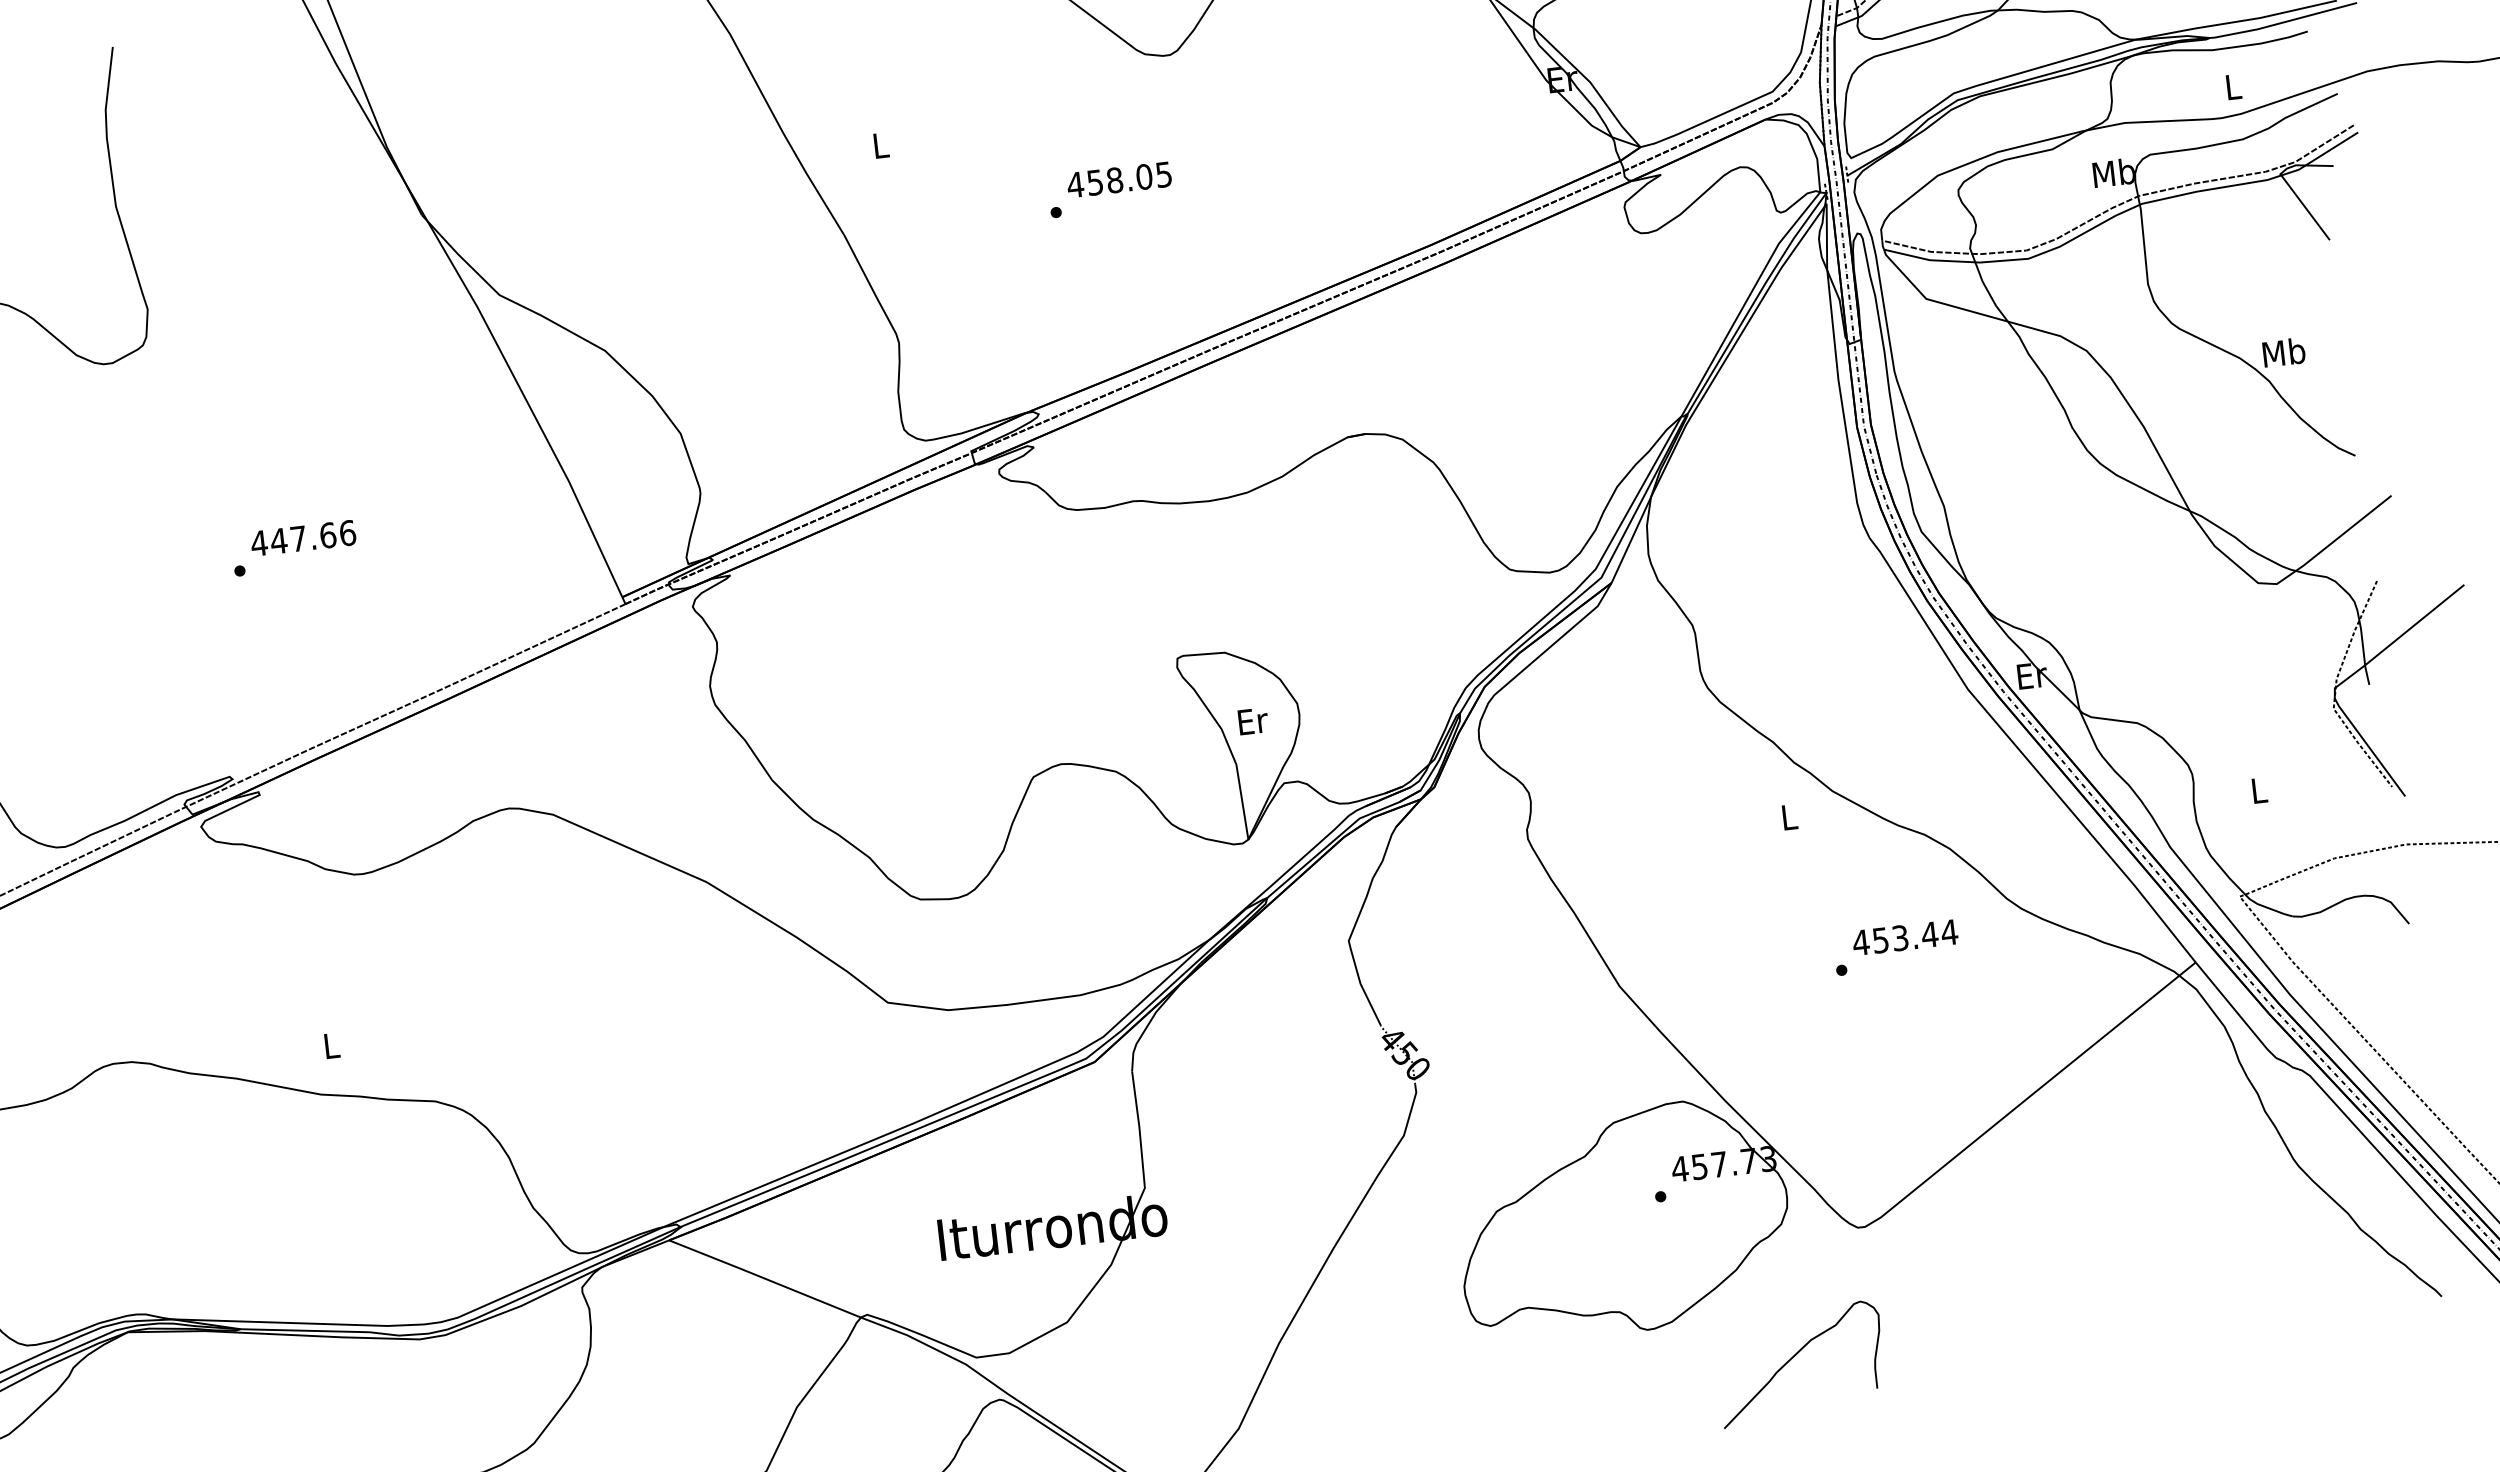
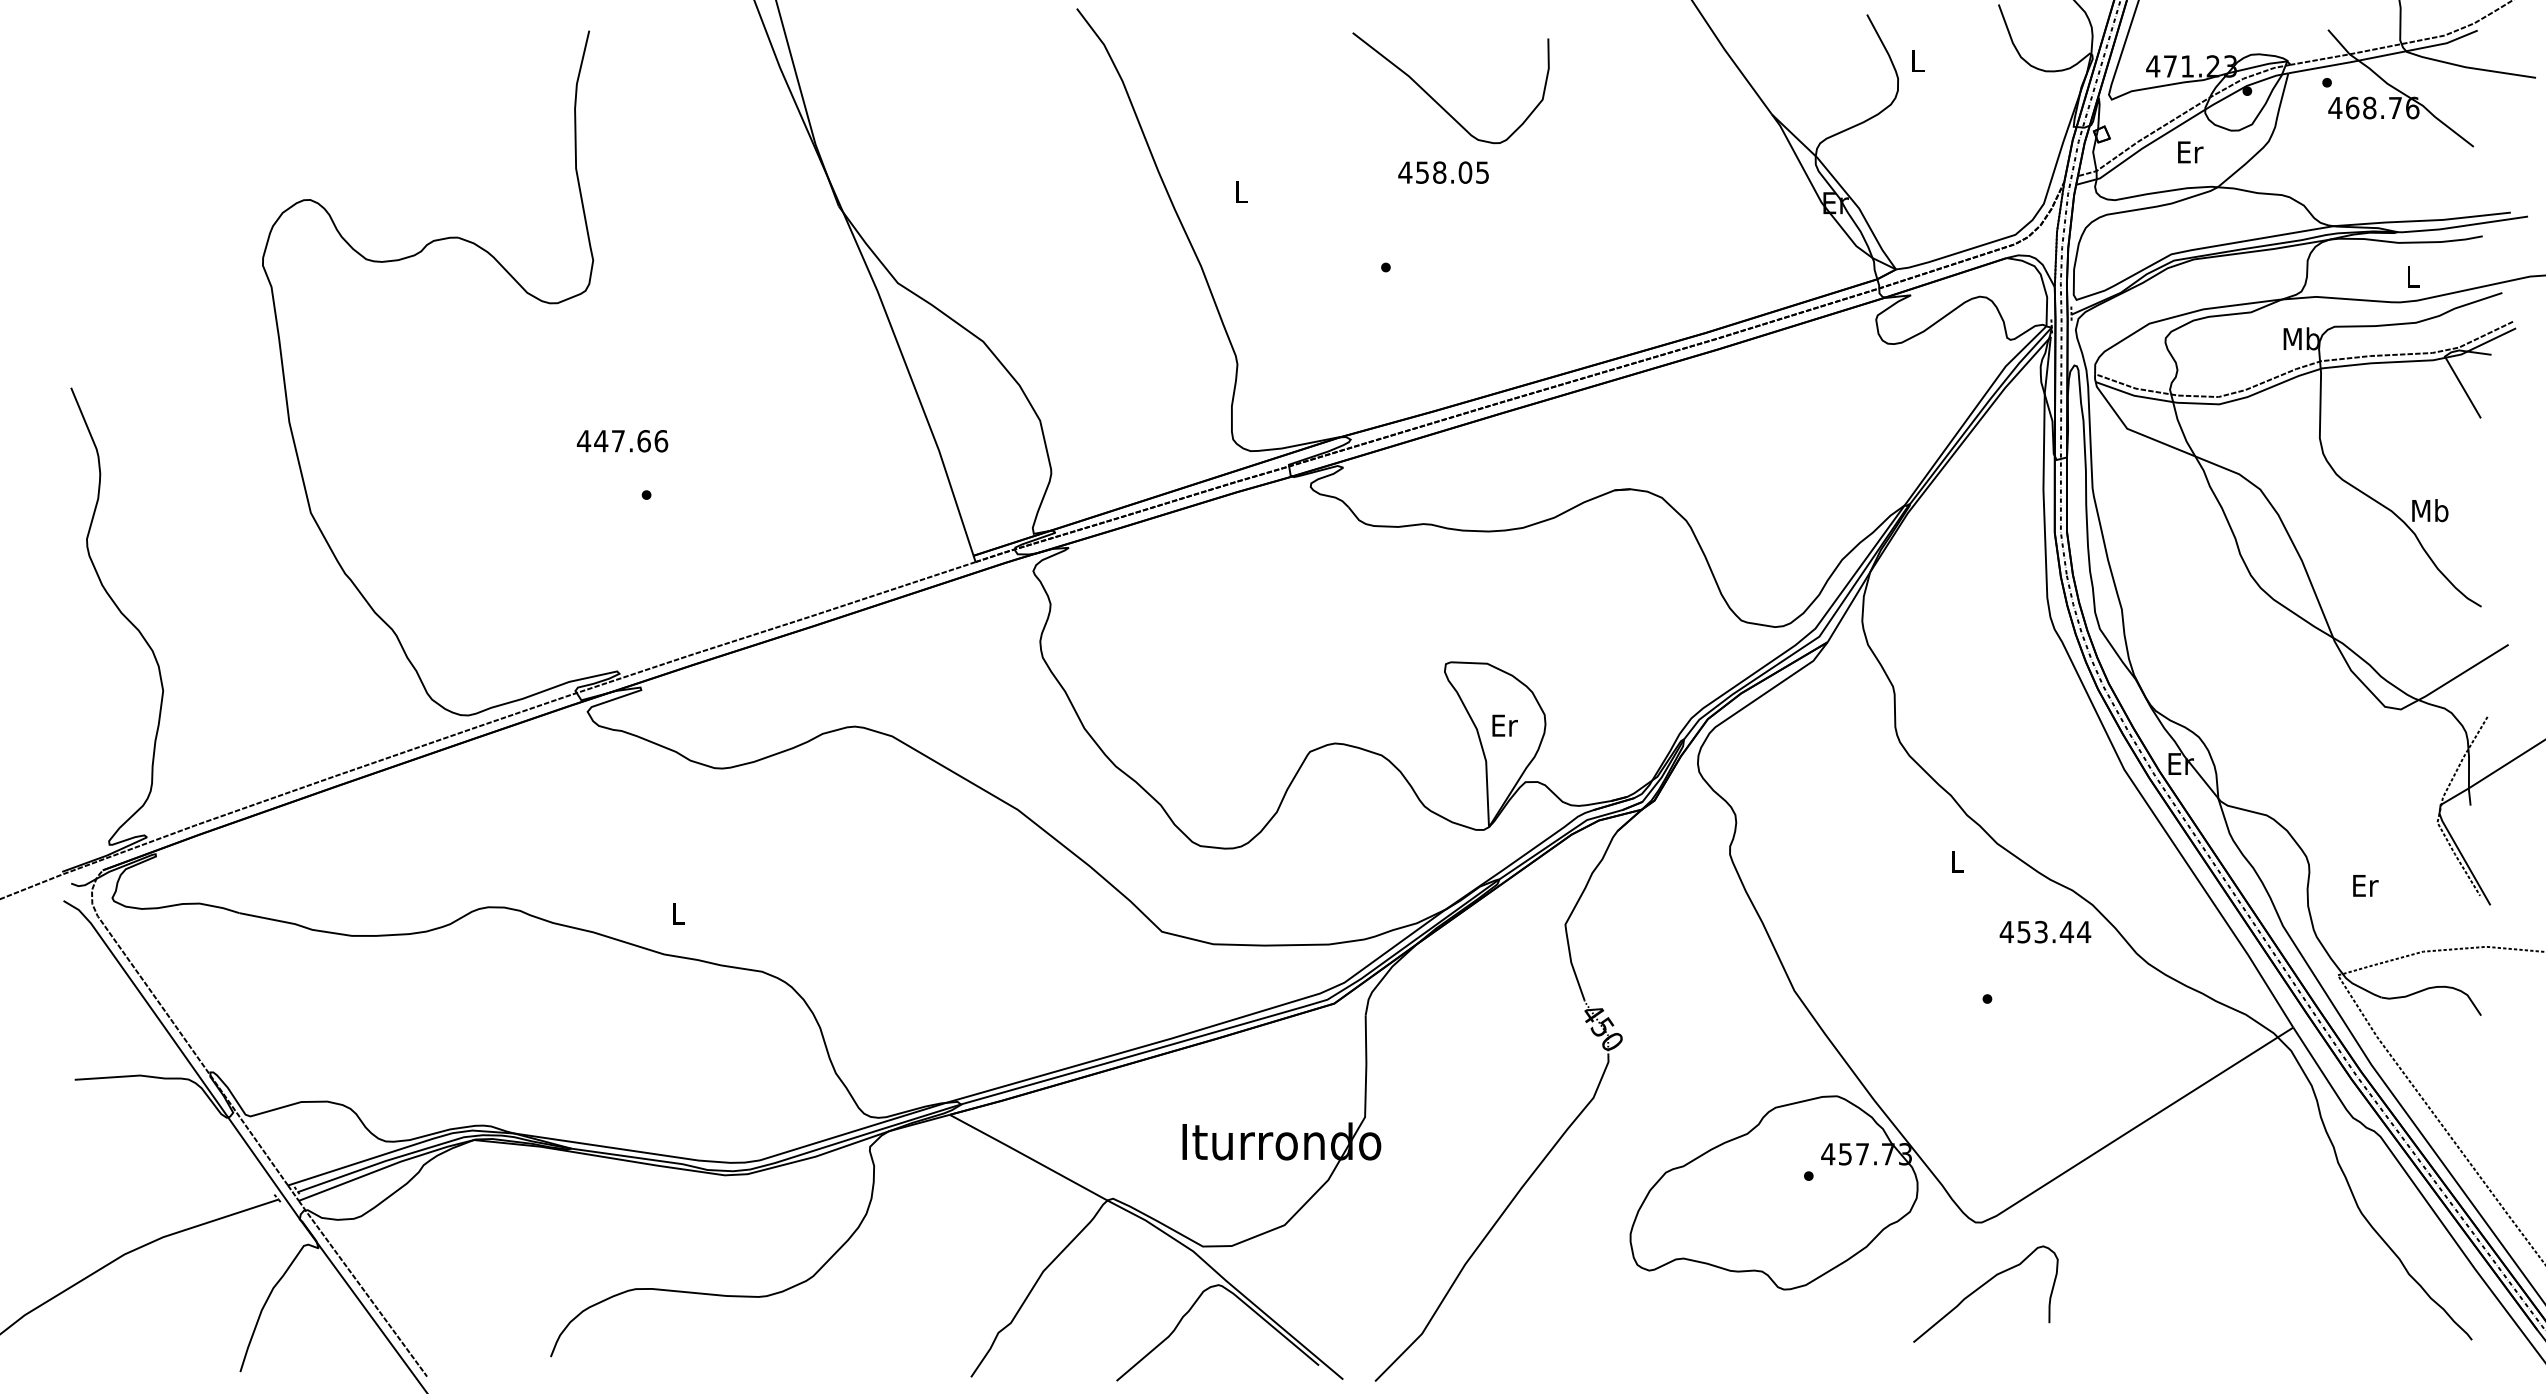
text: (1119, 179) -> (1443, 172), moved
text: (303, 538) -> (622, 441), moved
text: (2259, 790) -> (2365, 885), L -> Er
text: (1905, 936) -> (2045, 931), moved
curve: (1793, 1358) -> (1980, 1288), moved

